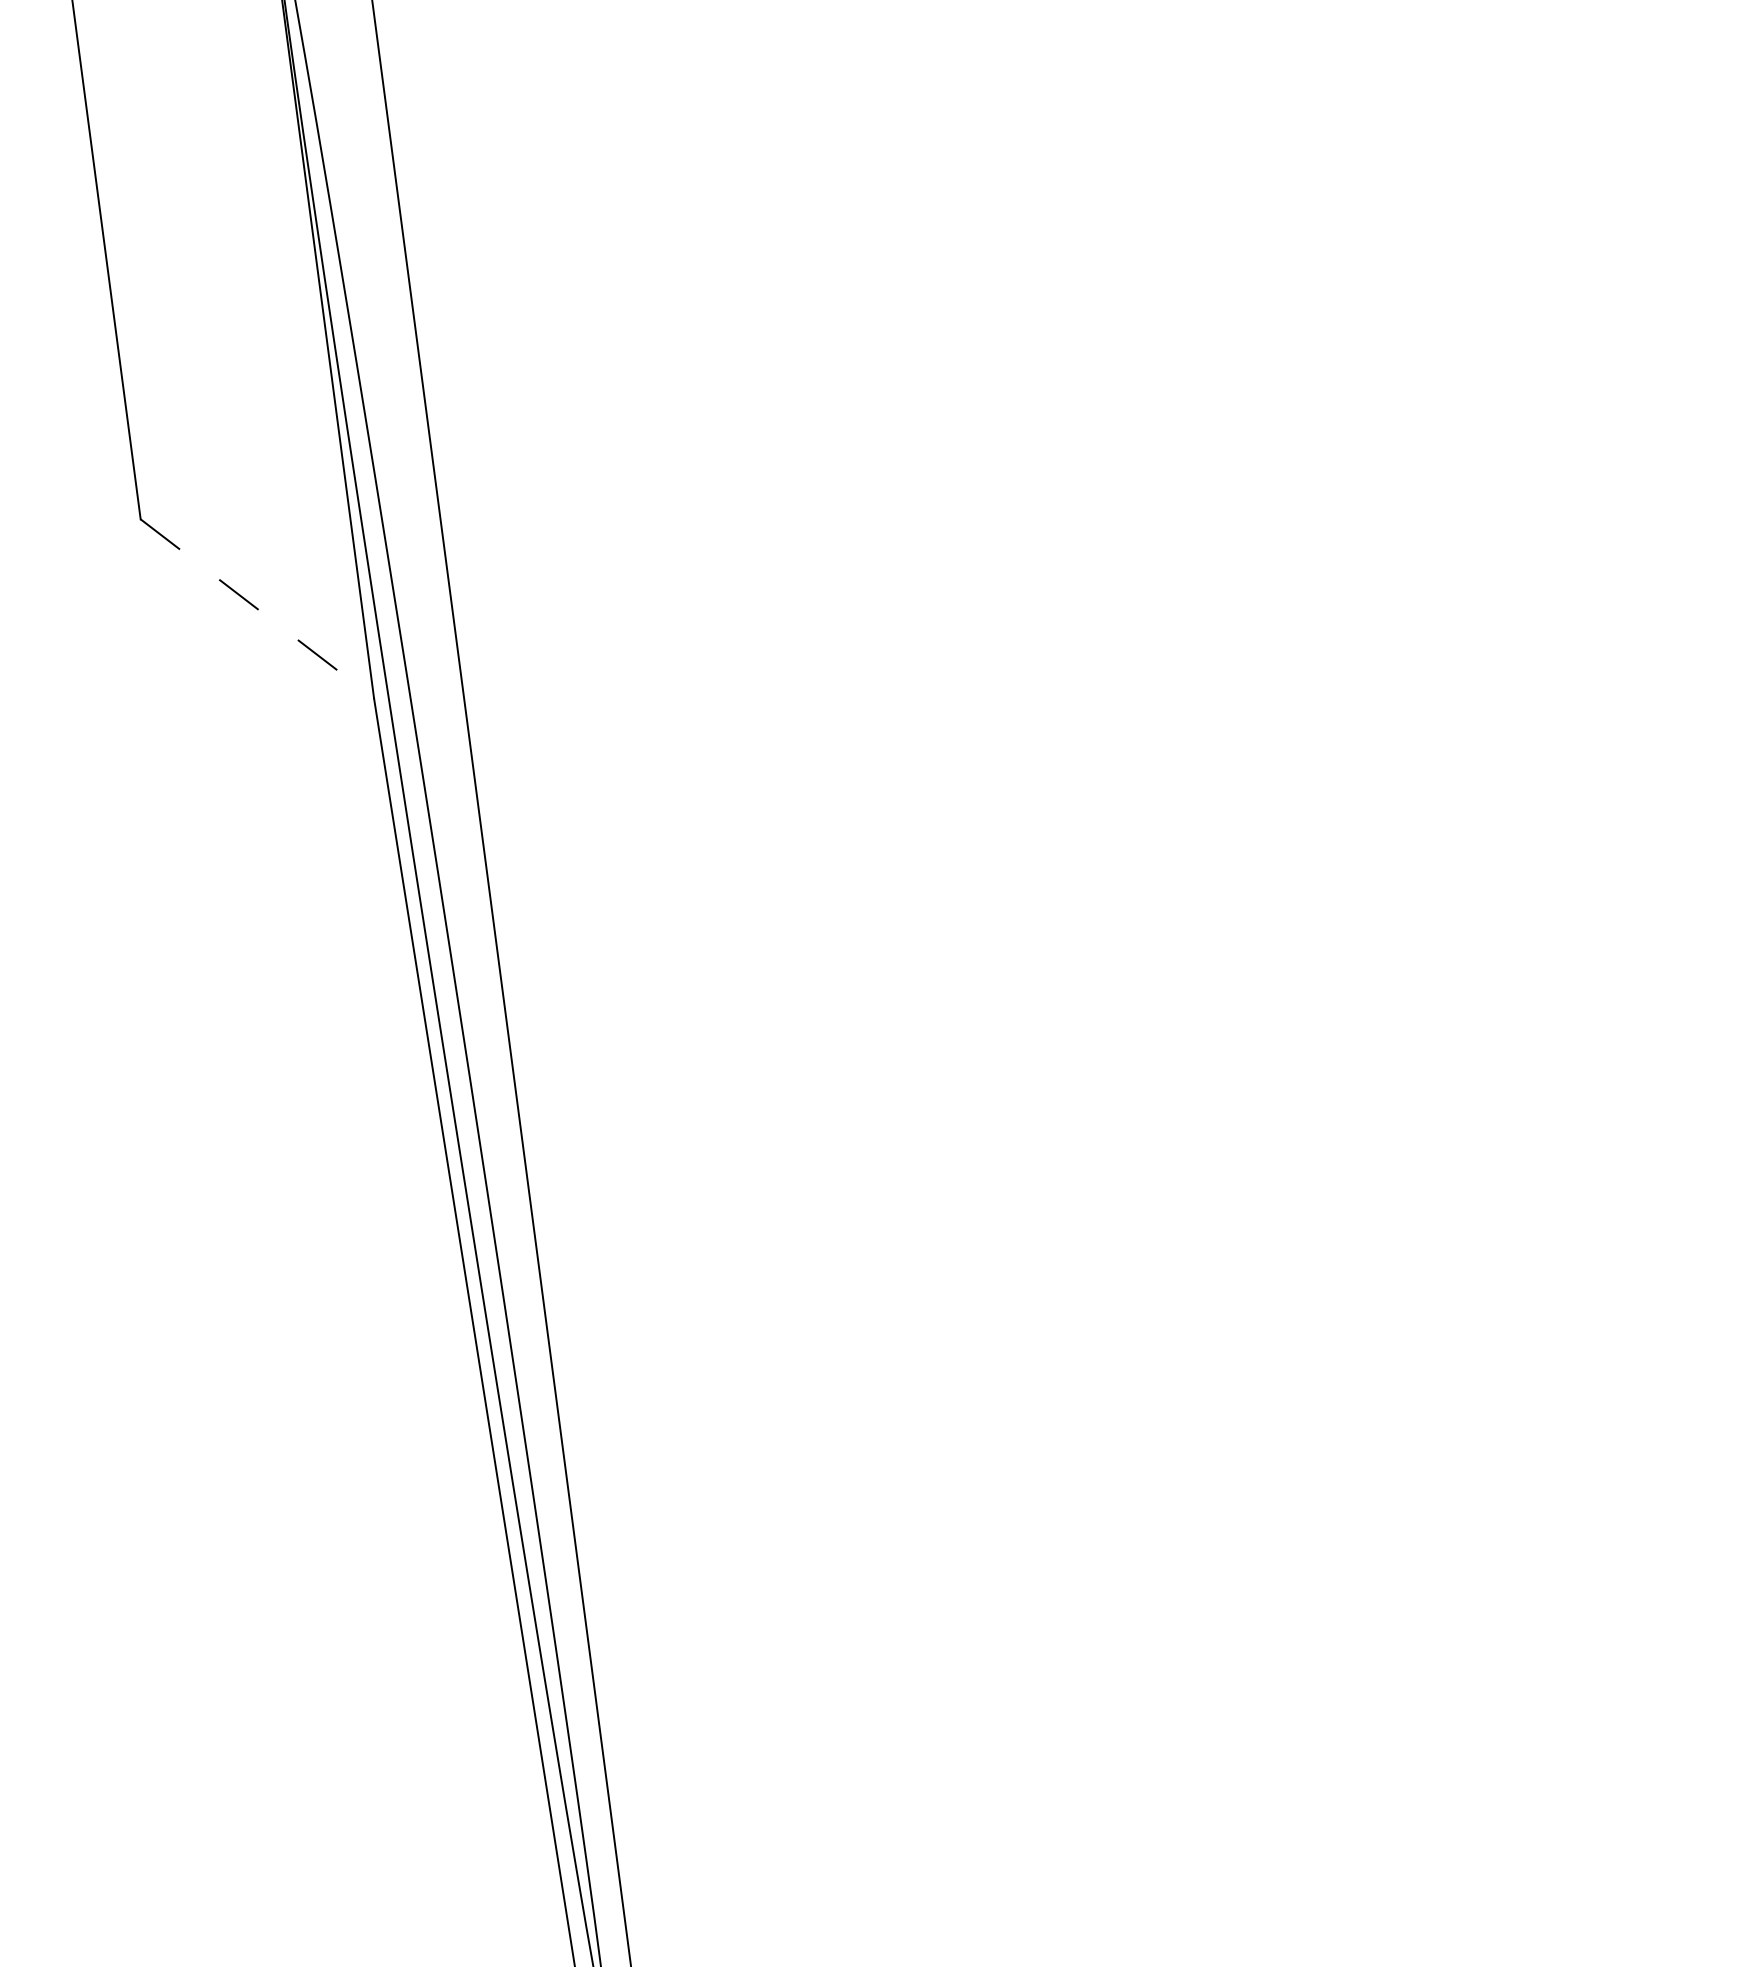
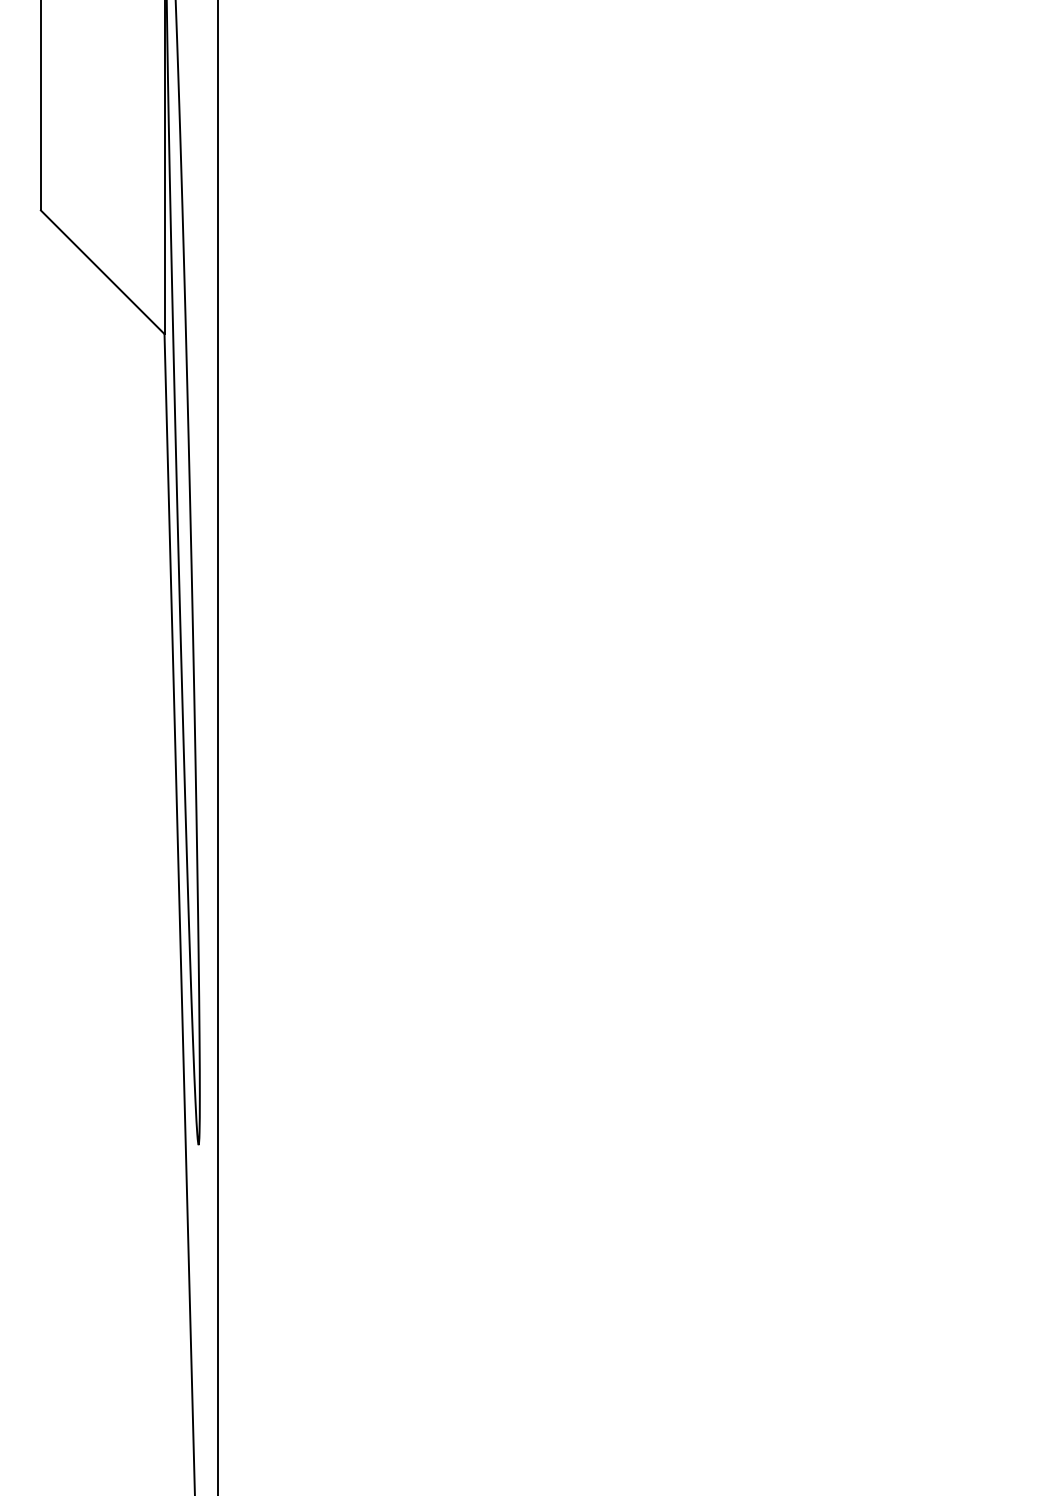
line: (258, 609) -> (103, 272), dashed -> solid

